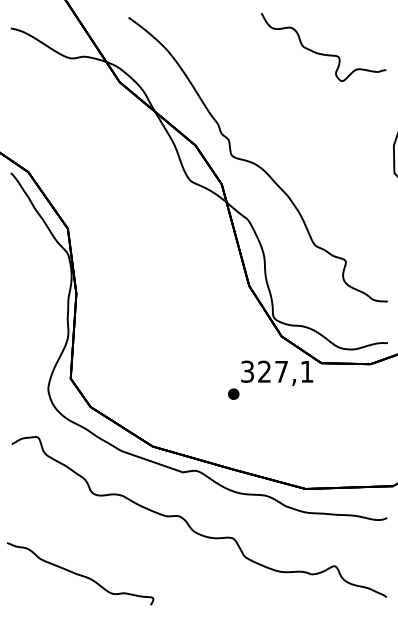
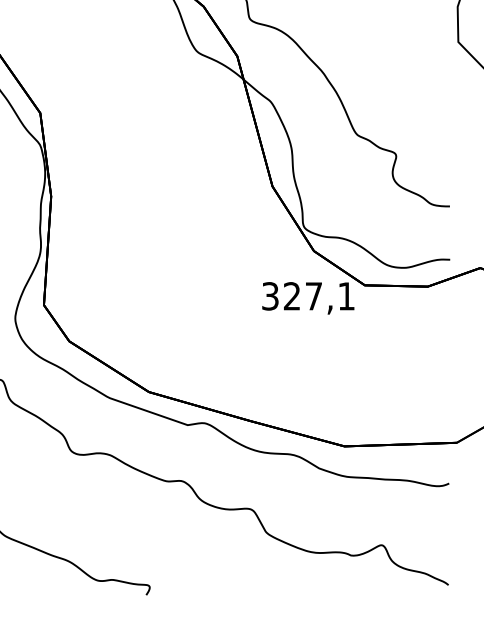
part: (233, 393) -> (252, 324), removed

